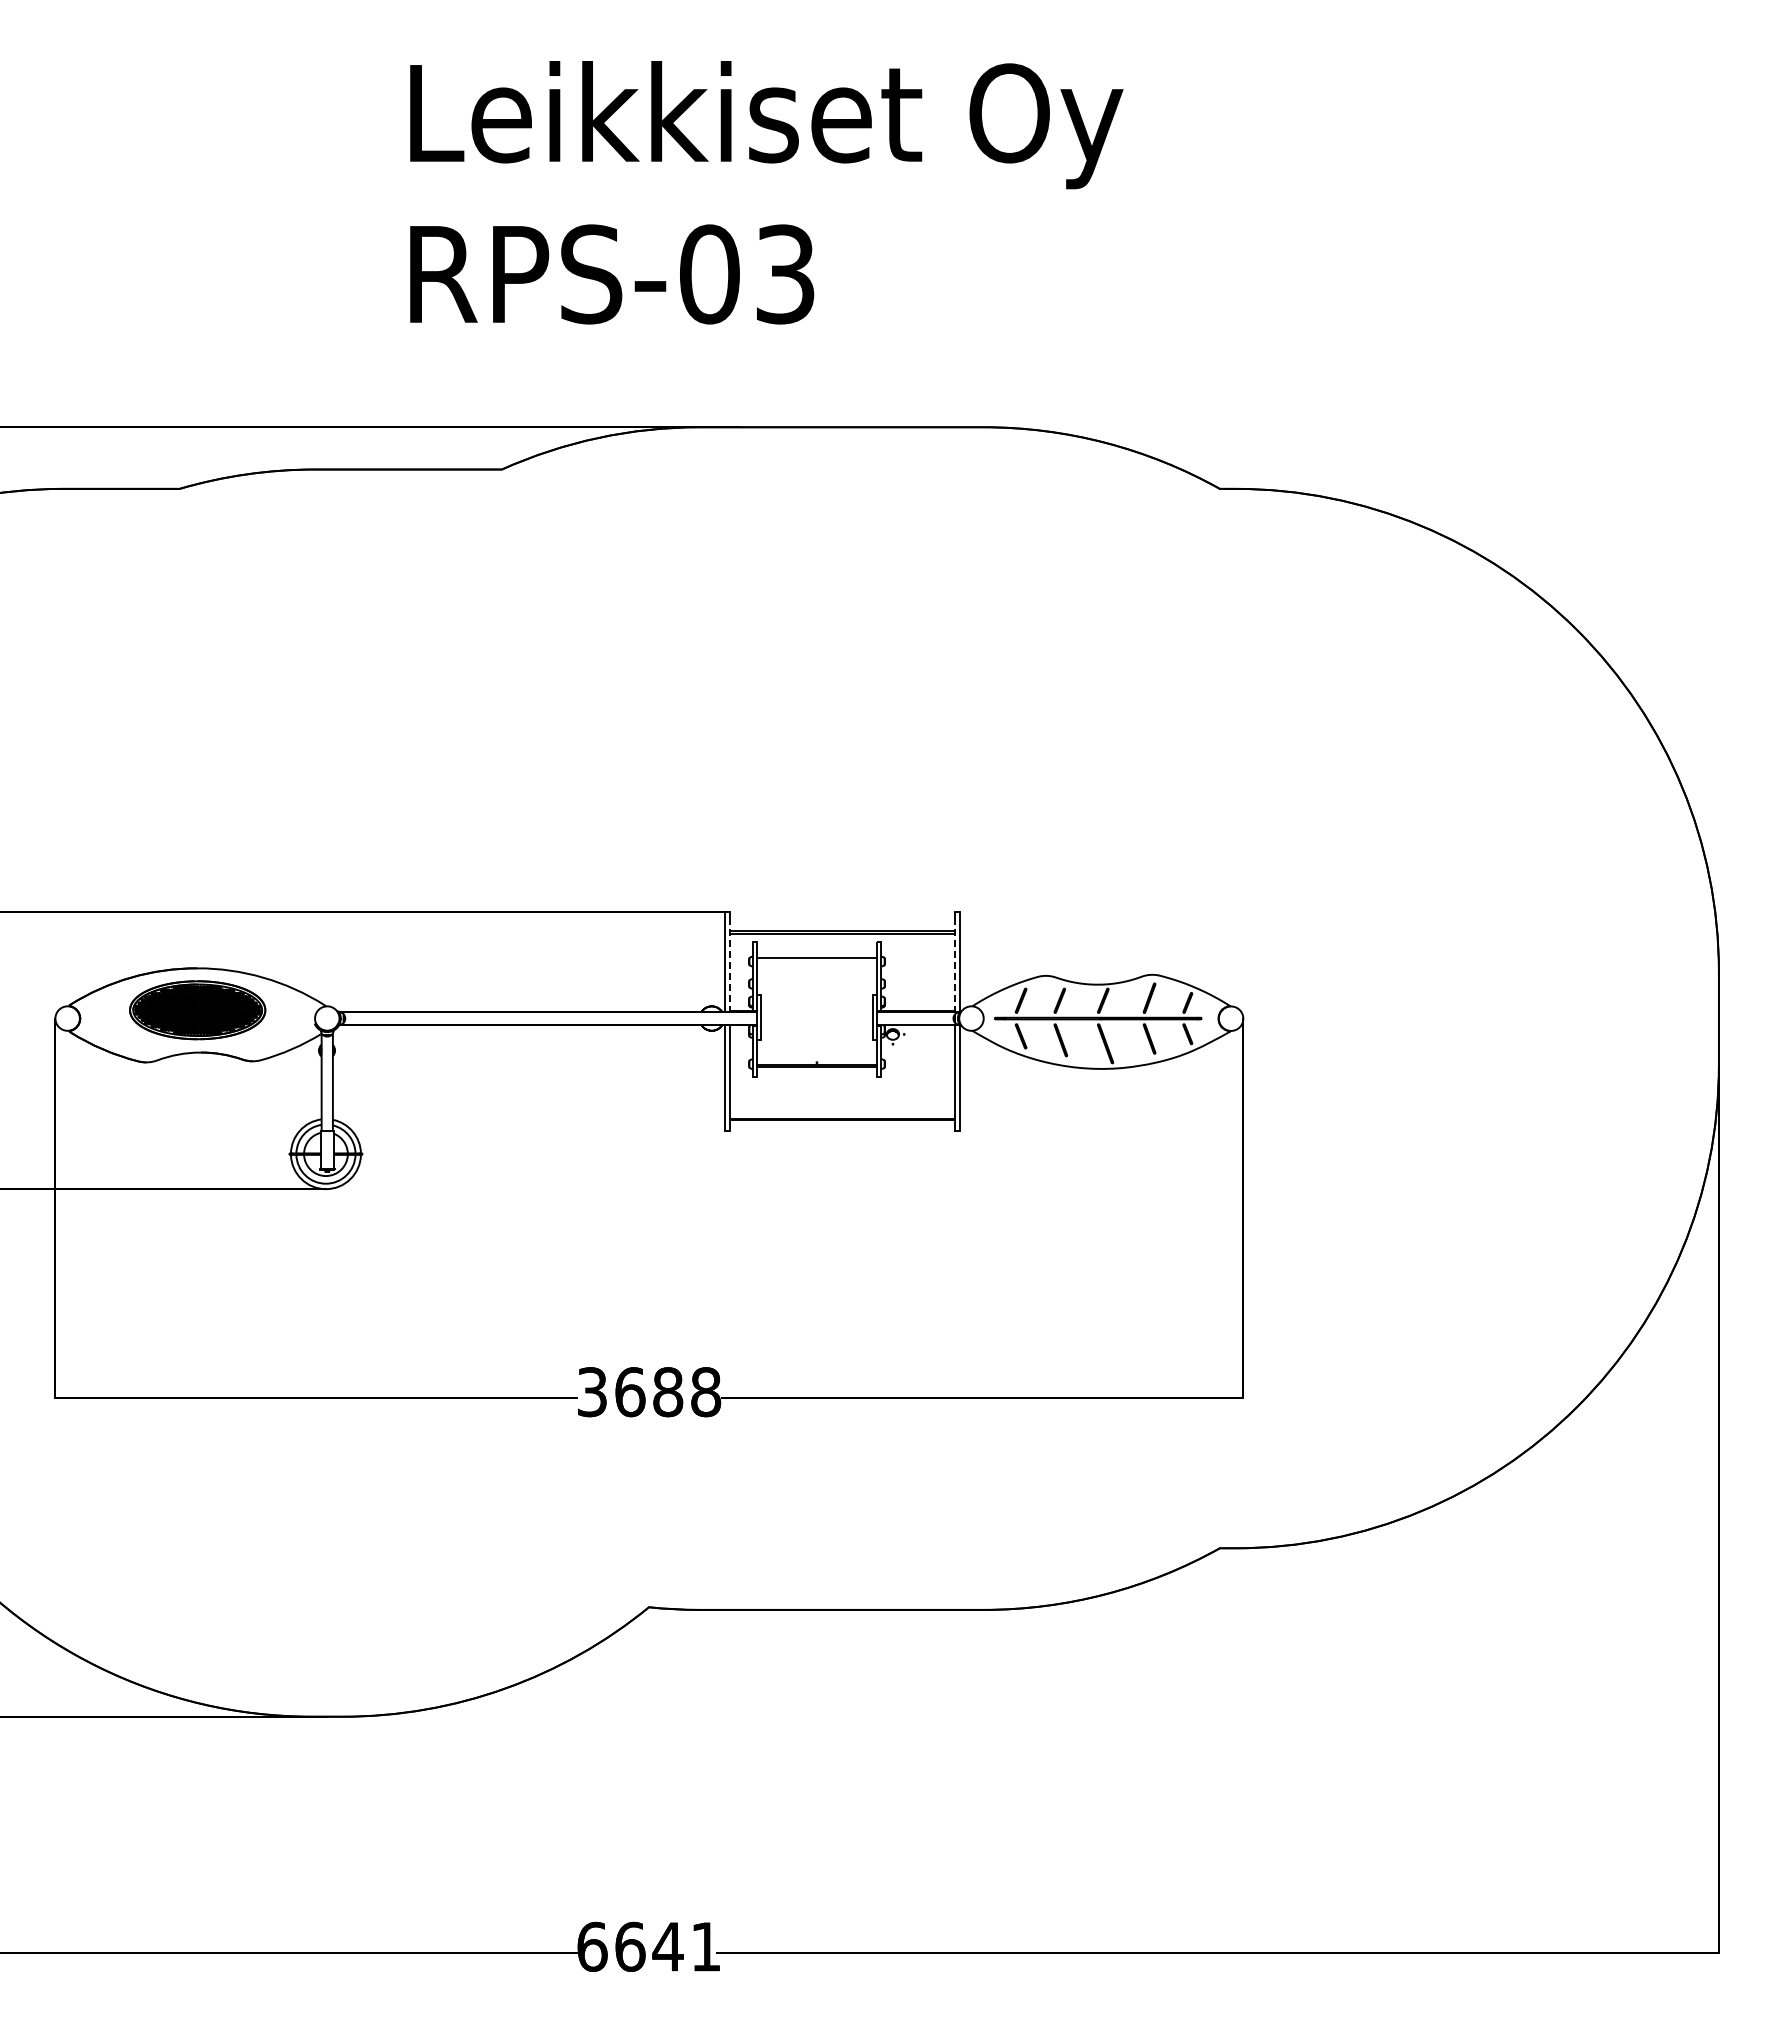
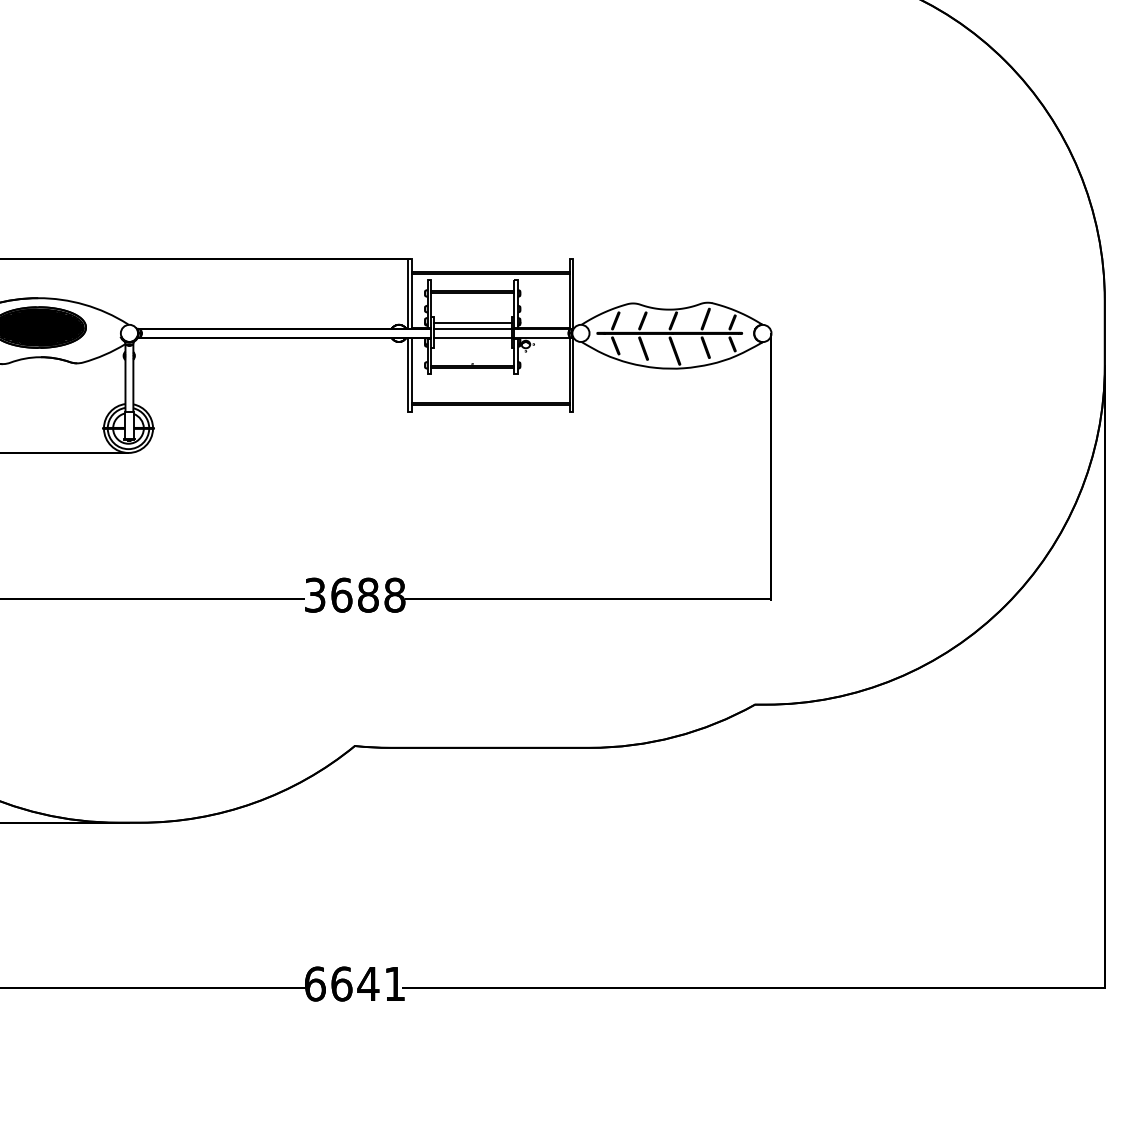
line: (816, 961) -> (472, 293), added
line: (729, 964) -> (411, 295), dashed -> solid
line: (955, 964) -> (569, 295), dashed -> solid
line: (816, 1004) -> (472, 323), added
line: (816, 1011) -> (472, 328), added
line: (816, 1025) -> (472, 338), added

